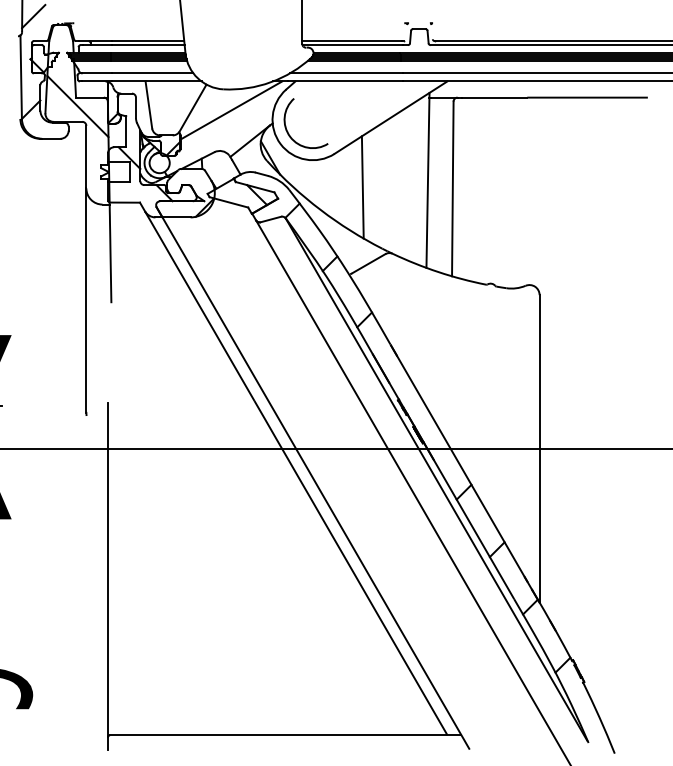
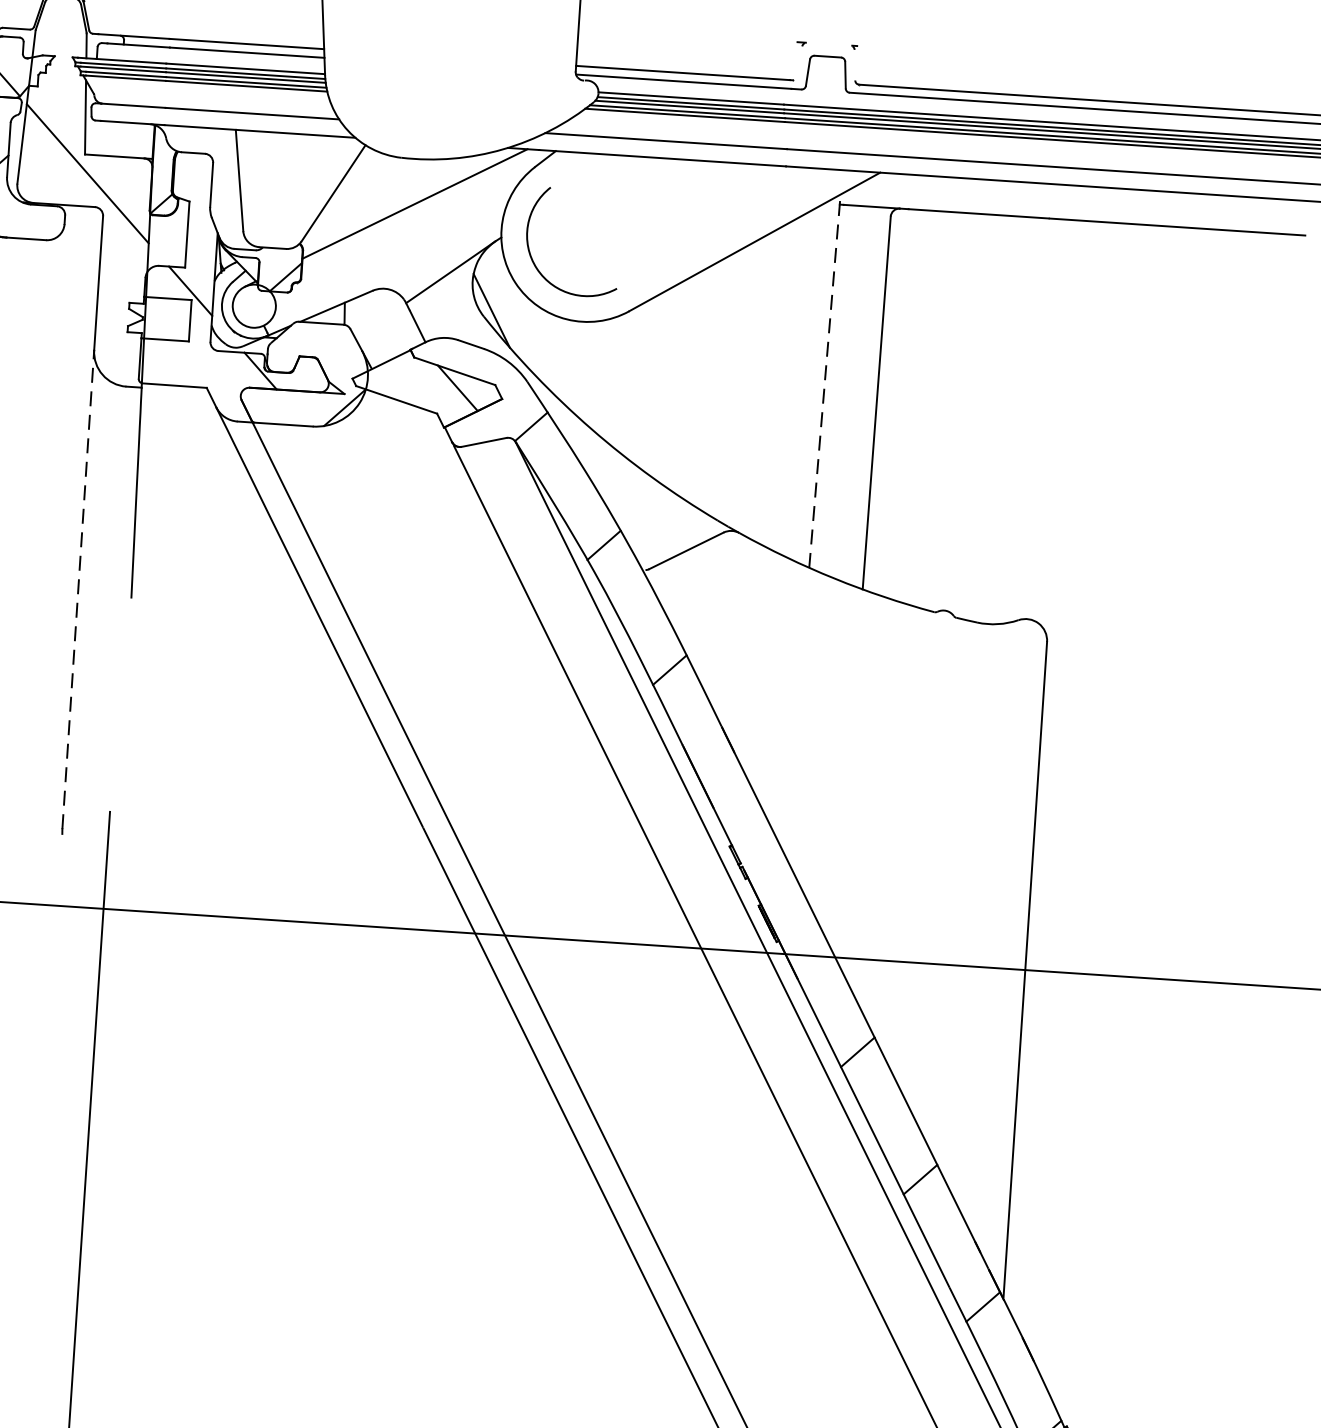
line: (427, 180) -> (823, 381), solid -> dashed
line: (362, 187) -> (684, 387), removed
line: (86, 300) -> (78, 589), solid -> dashed

